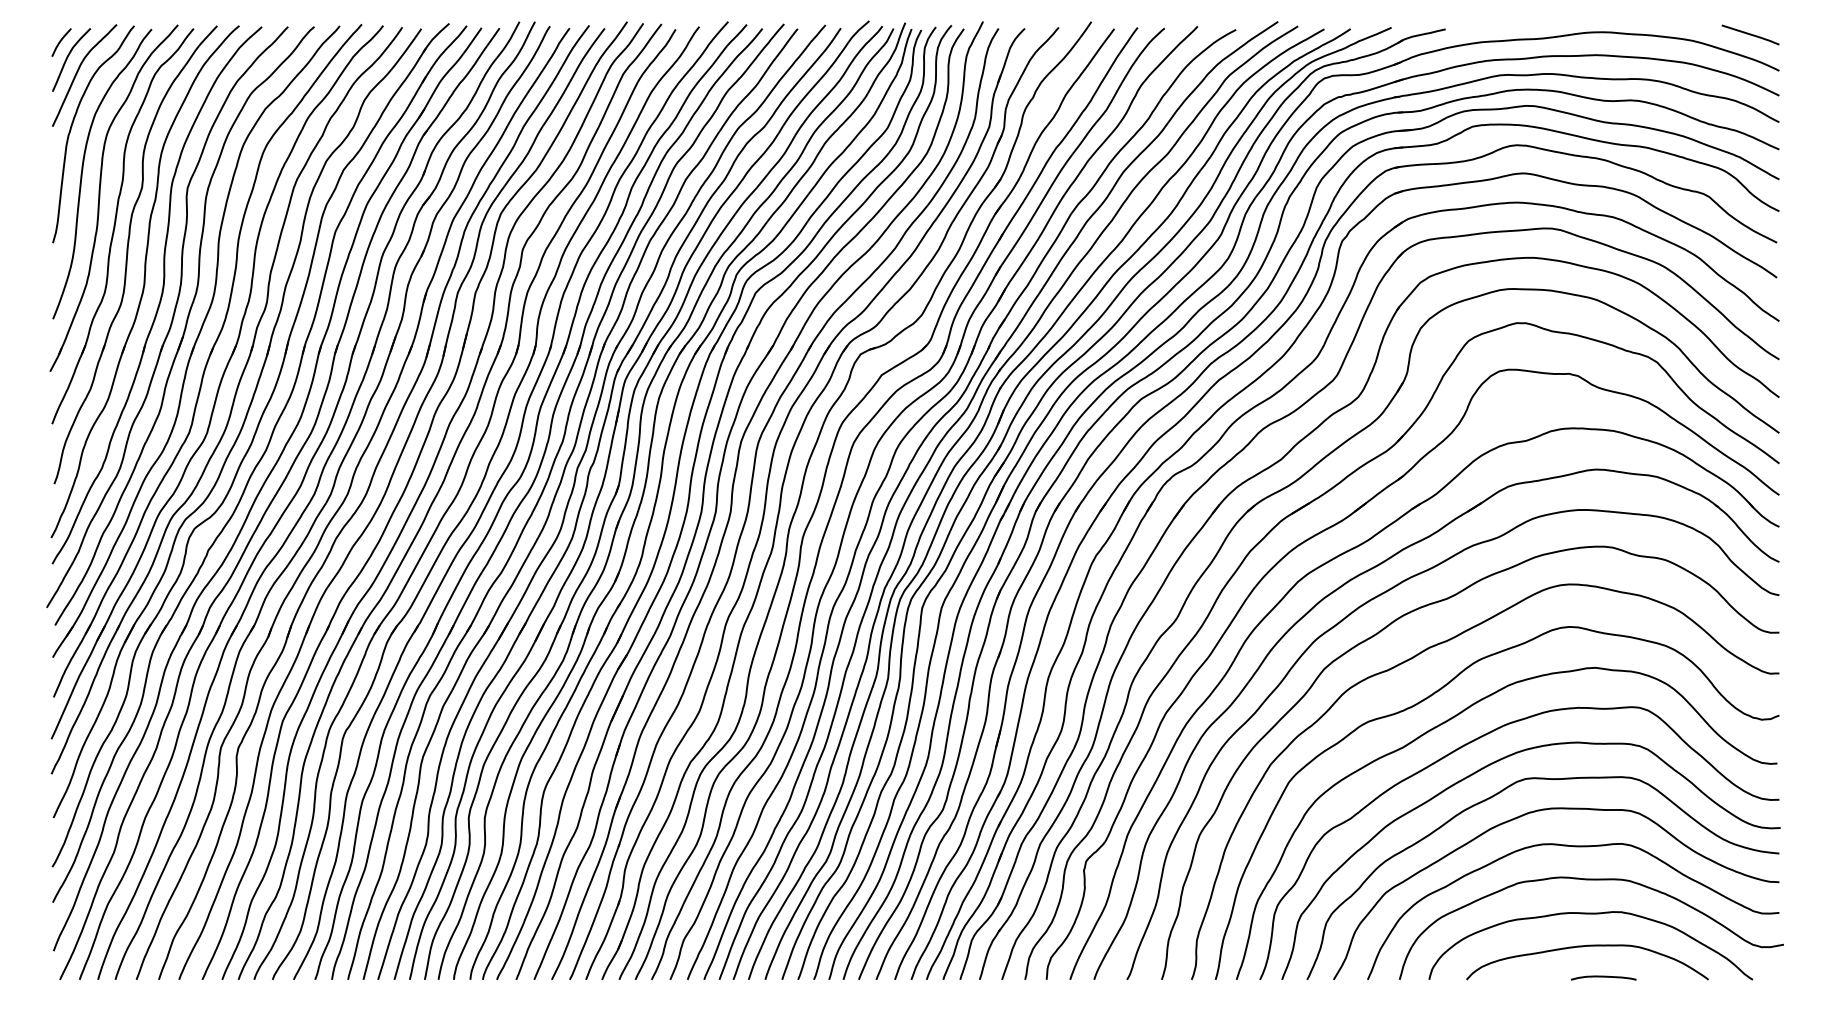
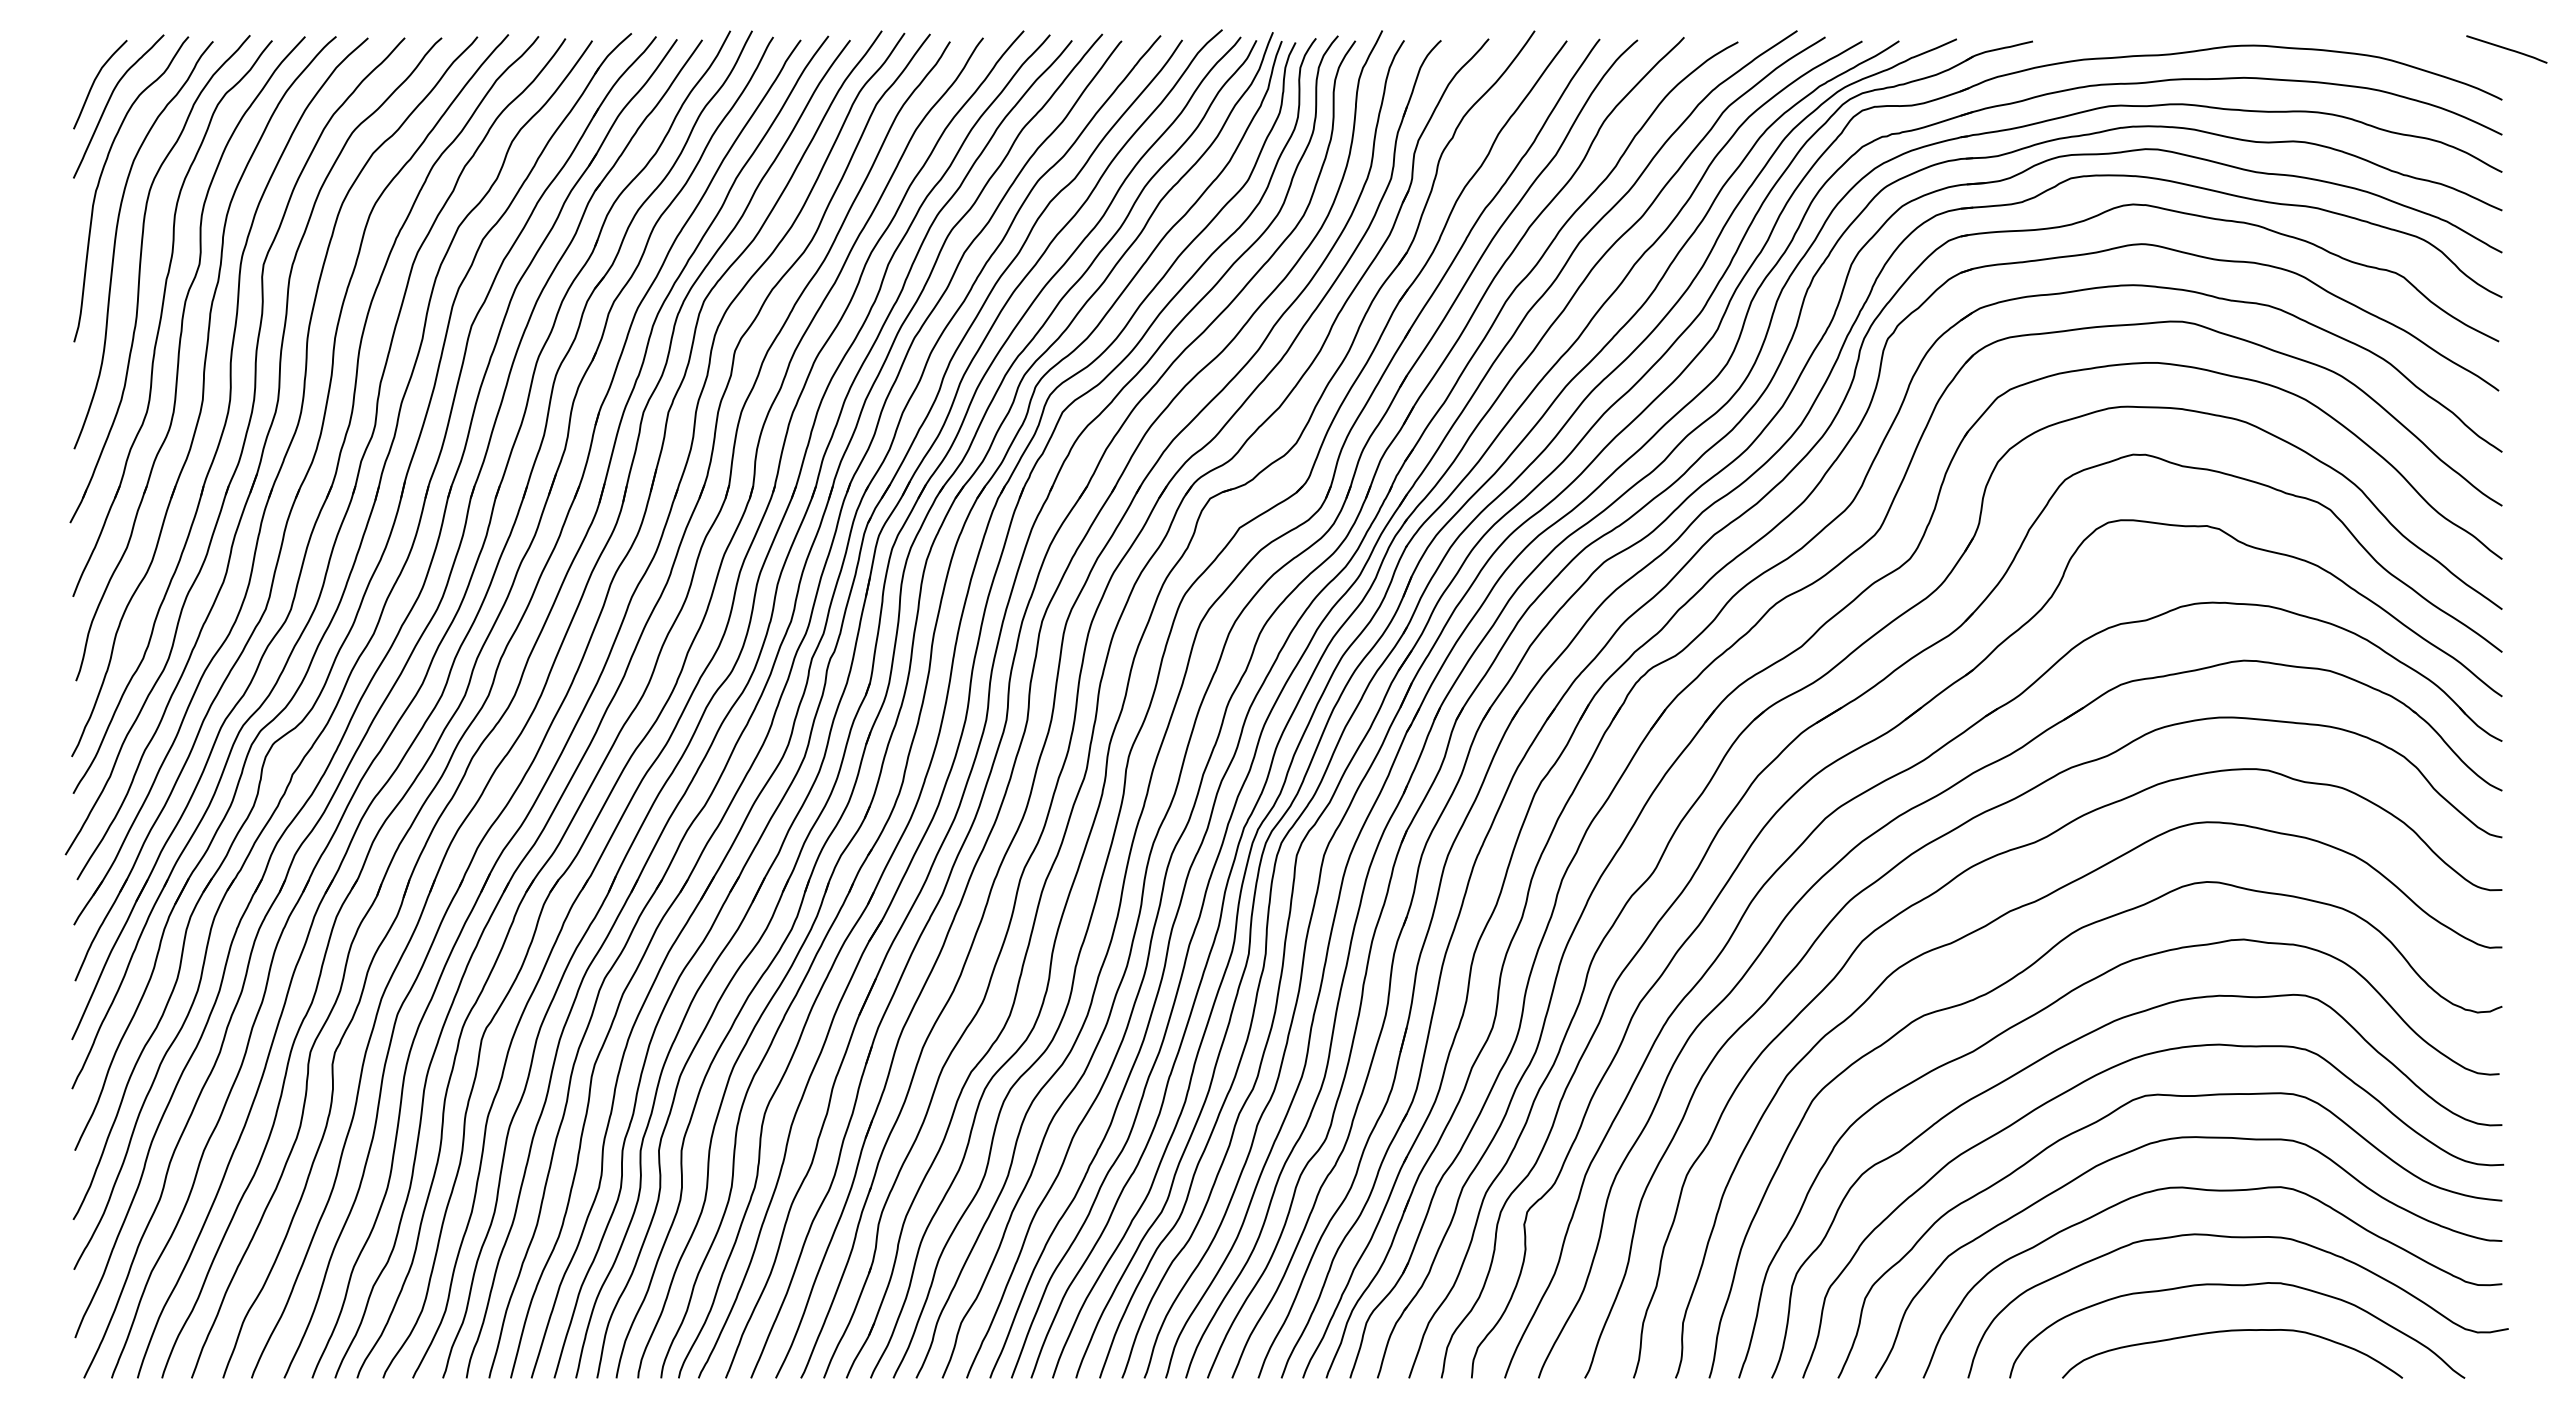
line: (1750, 35) -> (2506, 49), moved
curve: (60, 42) -> (84, 60), removed
curve: (1603, 977) -> (2255, 1374), removed

